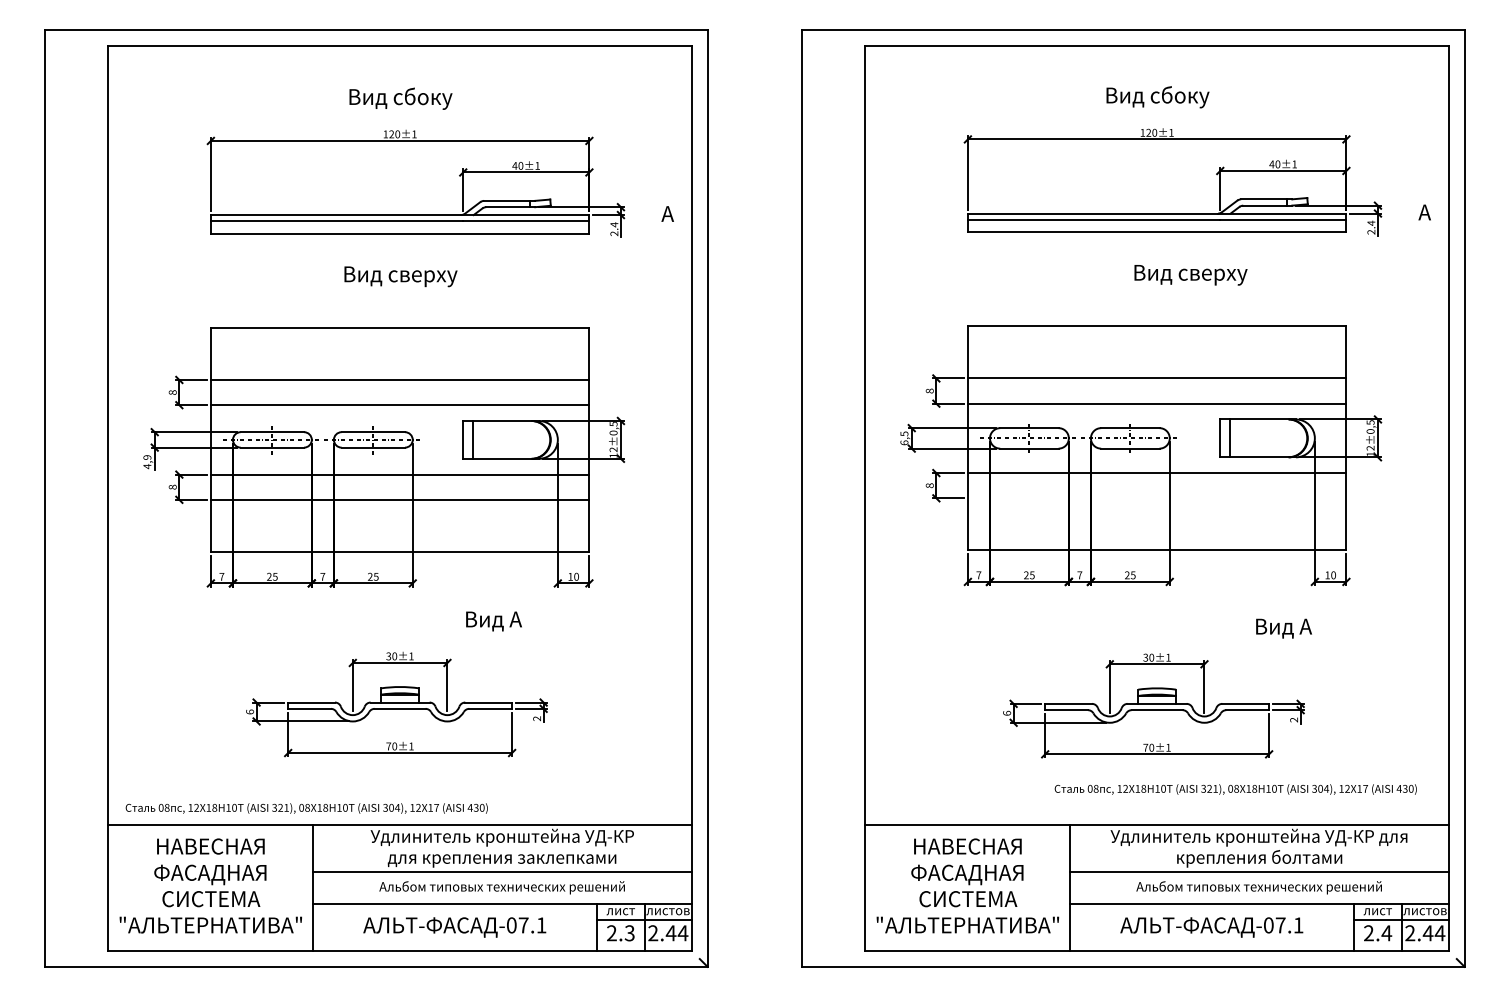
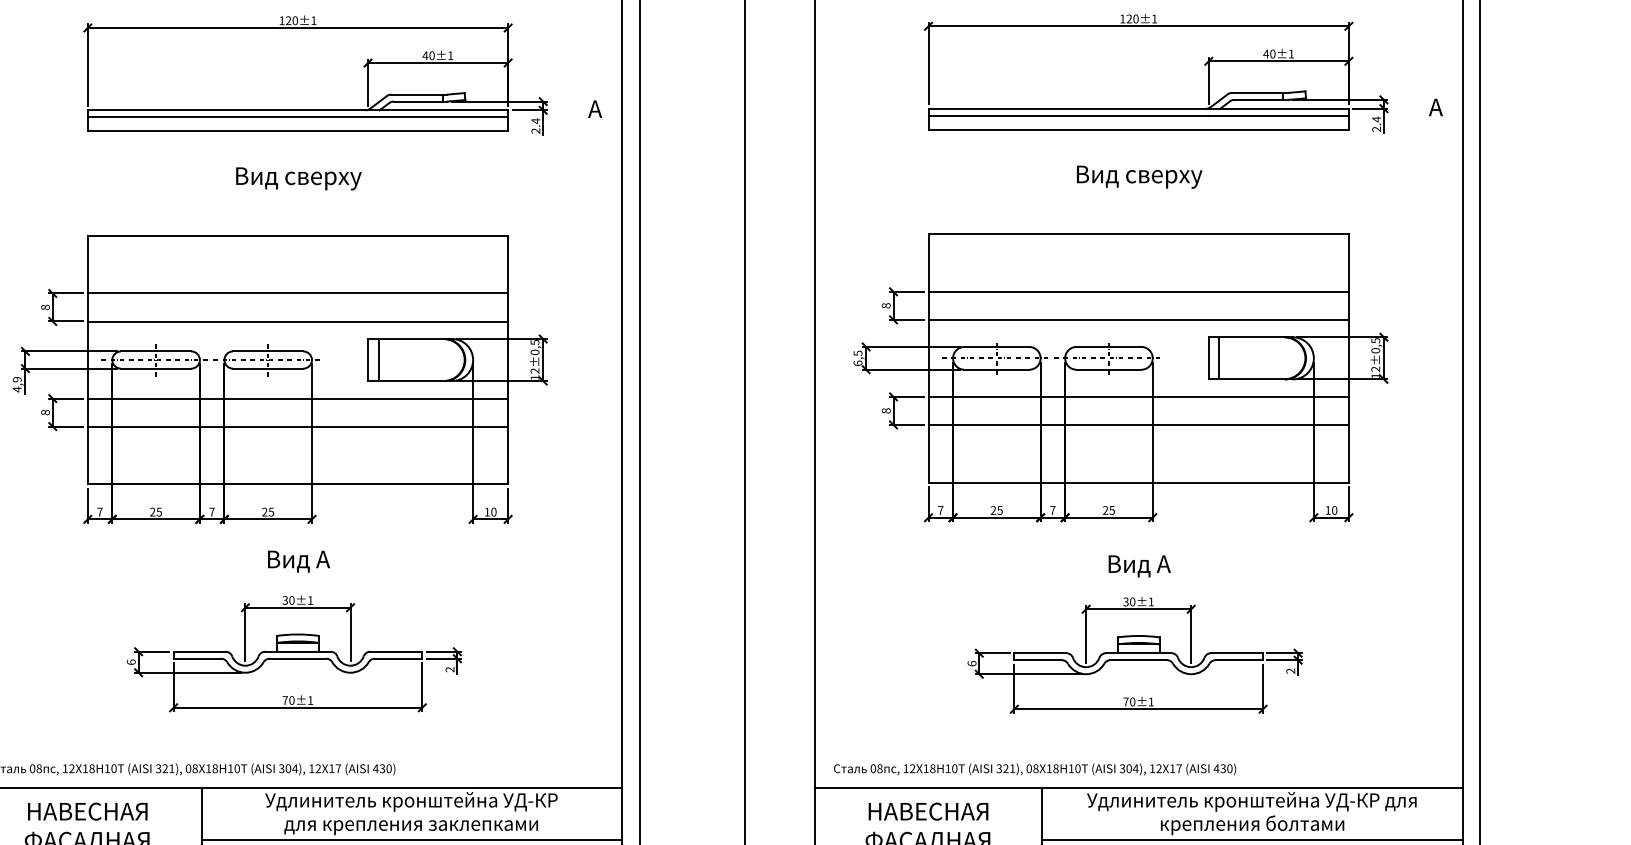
text: (1190, 275) -> (1139, 177), moved
line: (1156, 498) -> (1137, 425), added
text: (493, 621) -> (298, 561), moved
text: (1283, 628) -> (1139, 566), moved
text: (1235, 789) -> (1034, 769), moved

